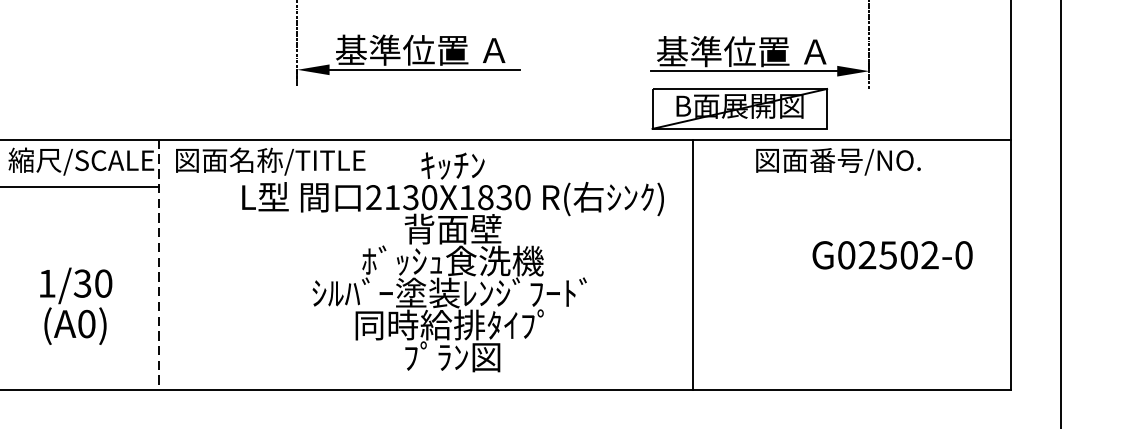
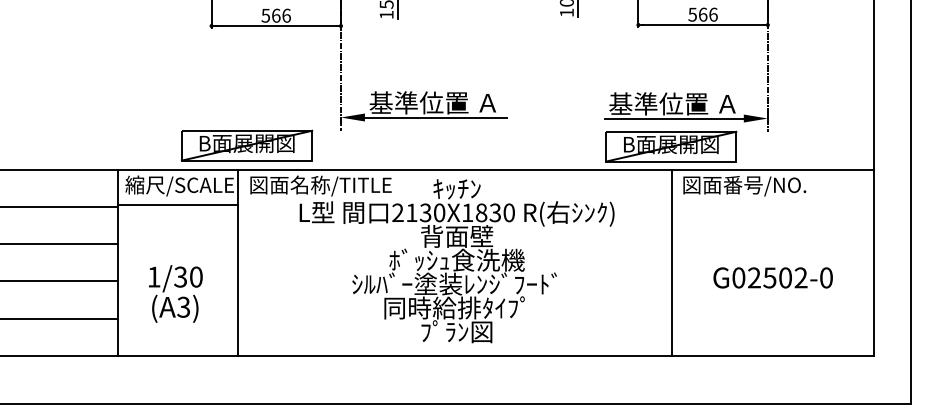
part: (172, 107) -> (247, 145), added
text: (891, 254) -> (772, 277), moved
line: (693, 264) -> (672, 262), moved
line: (158, 265) -> (237, 263), dashed -> solid
text: (86, 323) -> (183, 306), (A0) -> (A3)

